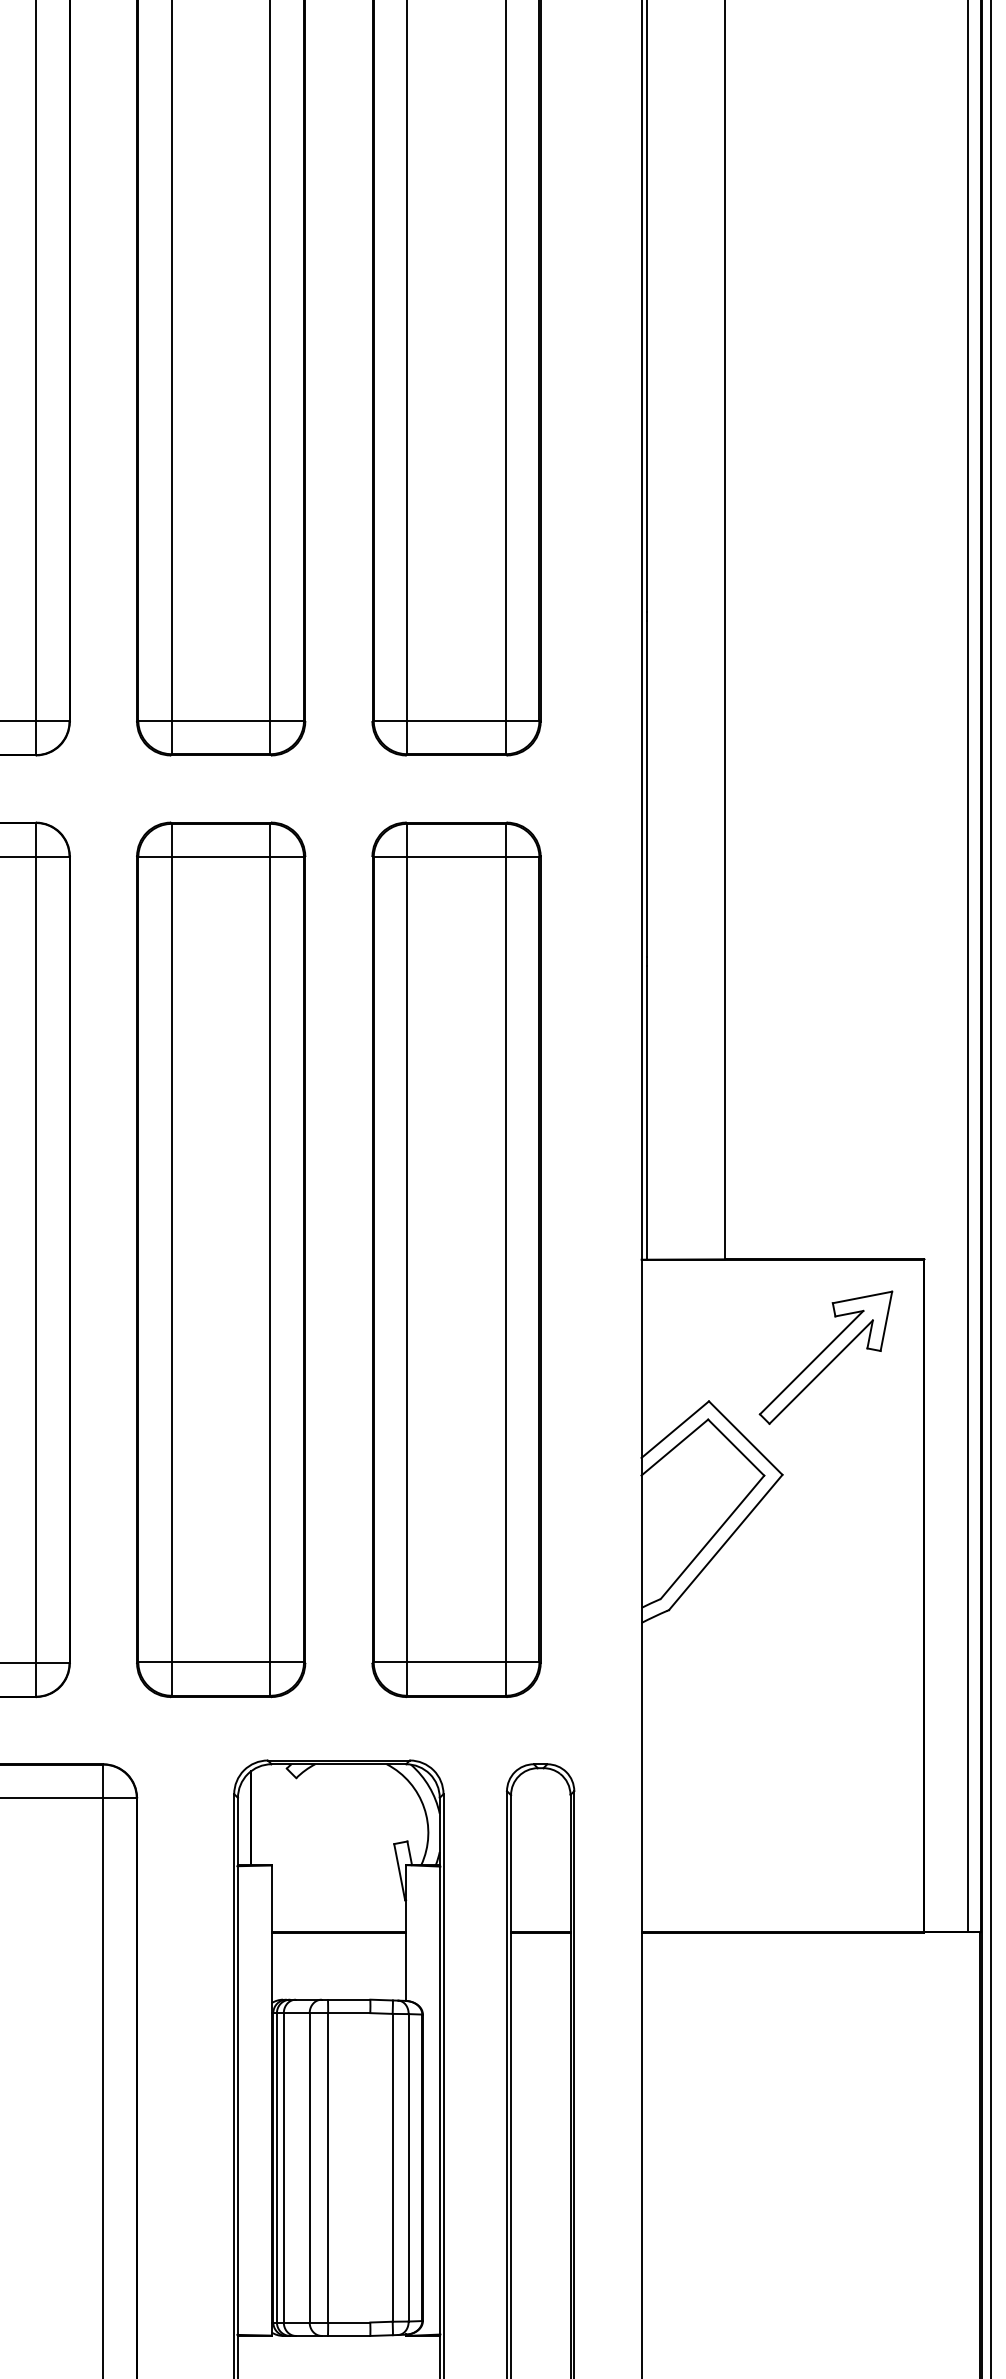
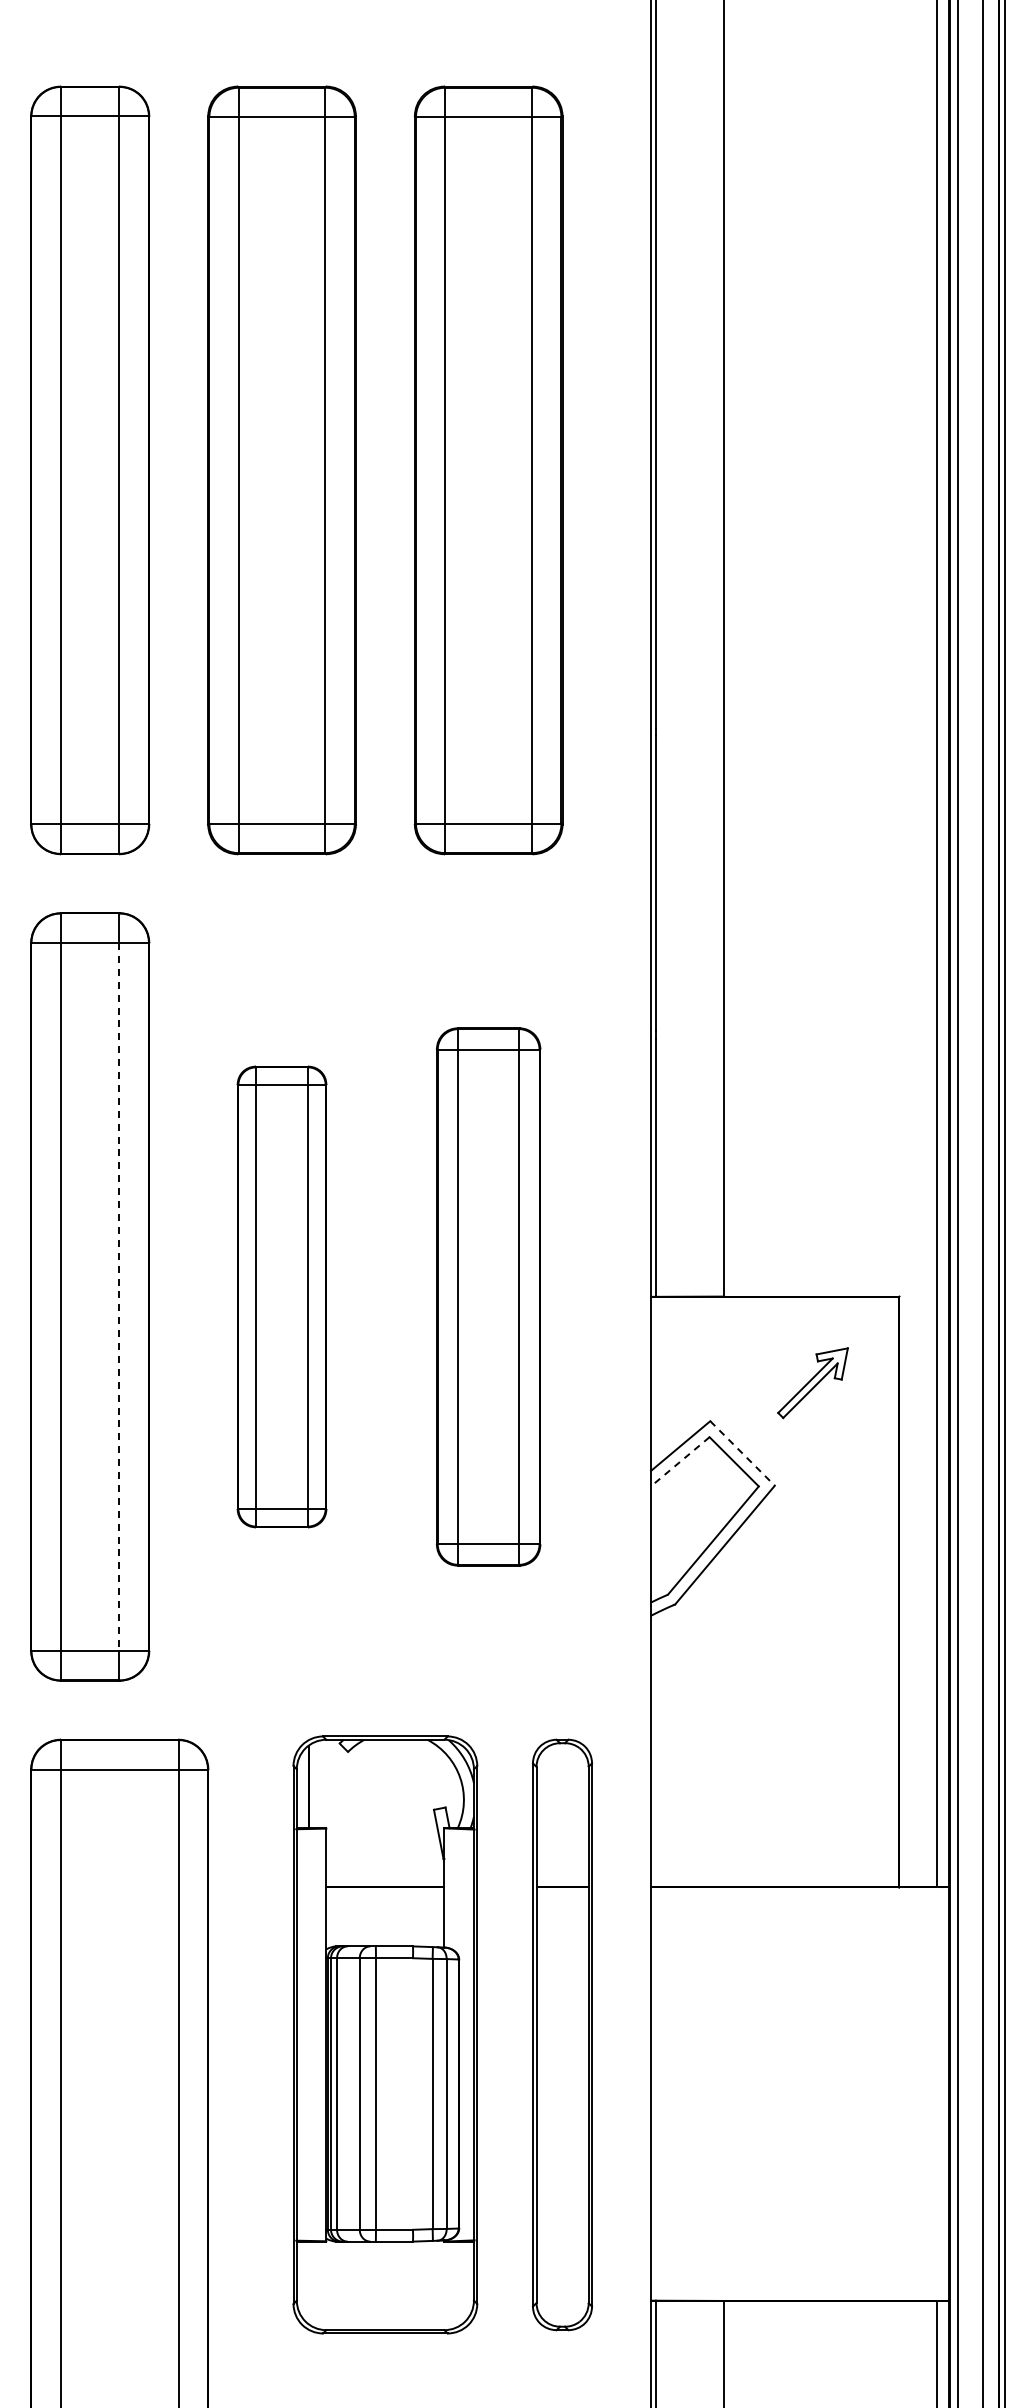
line: (35, 1259) -> (119, 1296), solid -> dashed
part: (220, 1259) -> (281, 1296), size x0.6
part: (456, 1259) -> (488, 1296), size x0.7
part: (825, 1358) -> (812, 1383), size x0.6
line: (745, 1438) -> (742, 1453), solid -> dashed
line: (673, 1448) -> (679, 1462), solid -> dashed

